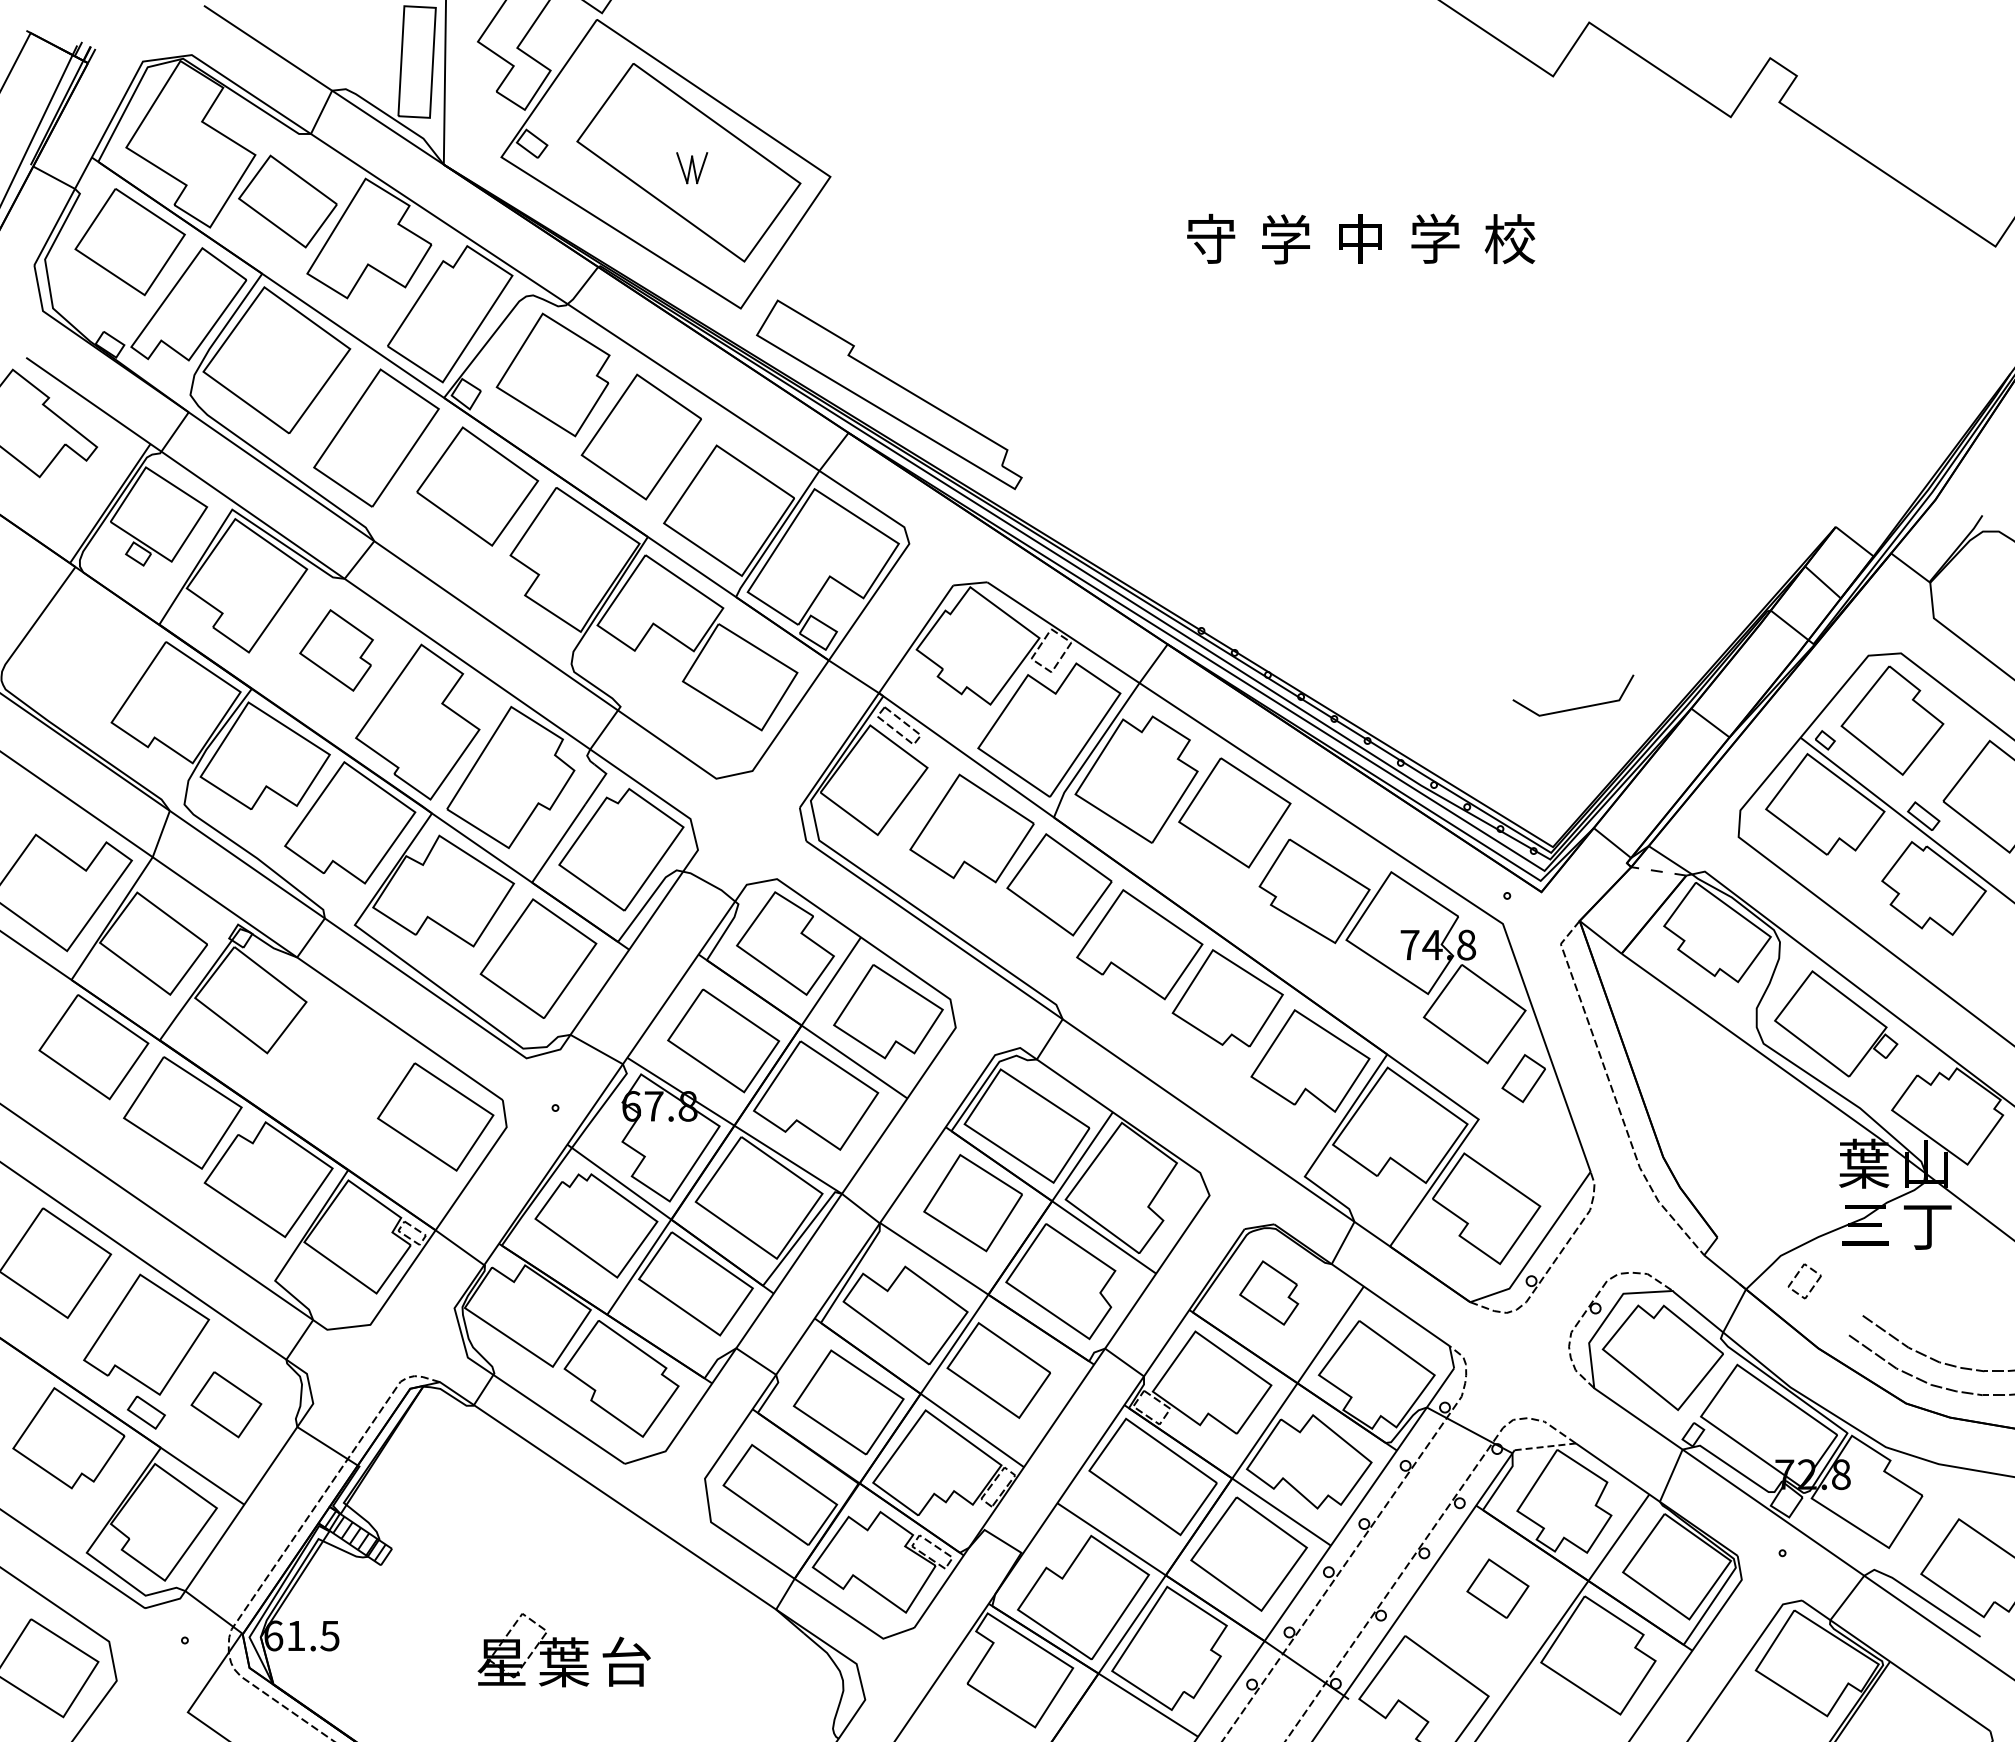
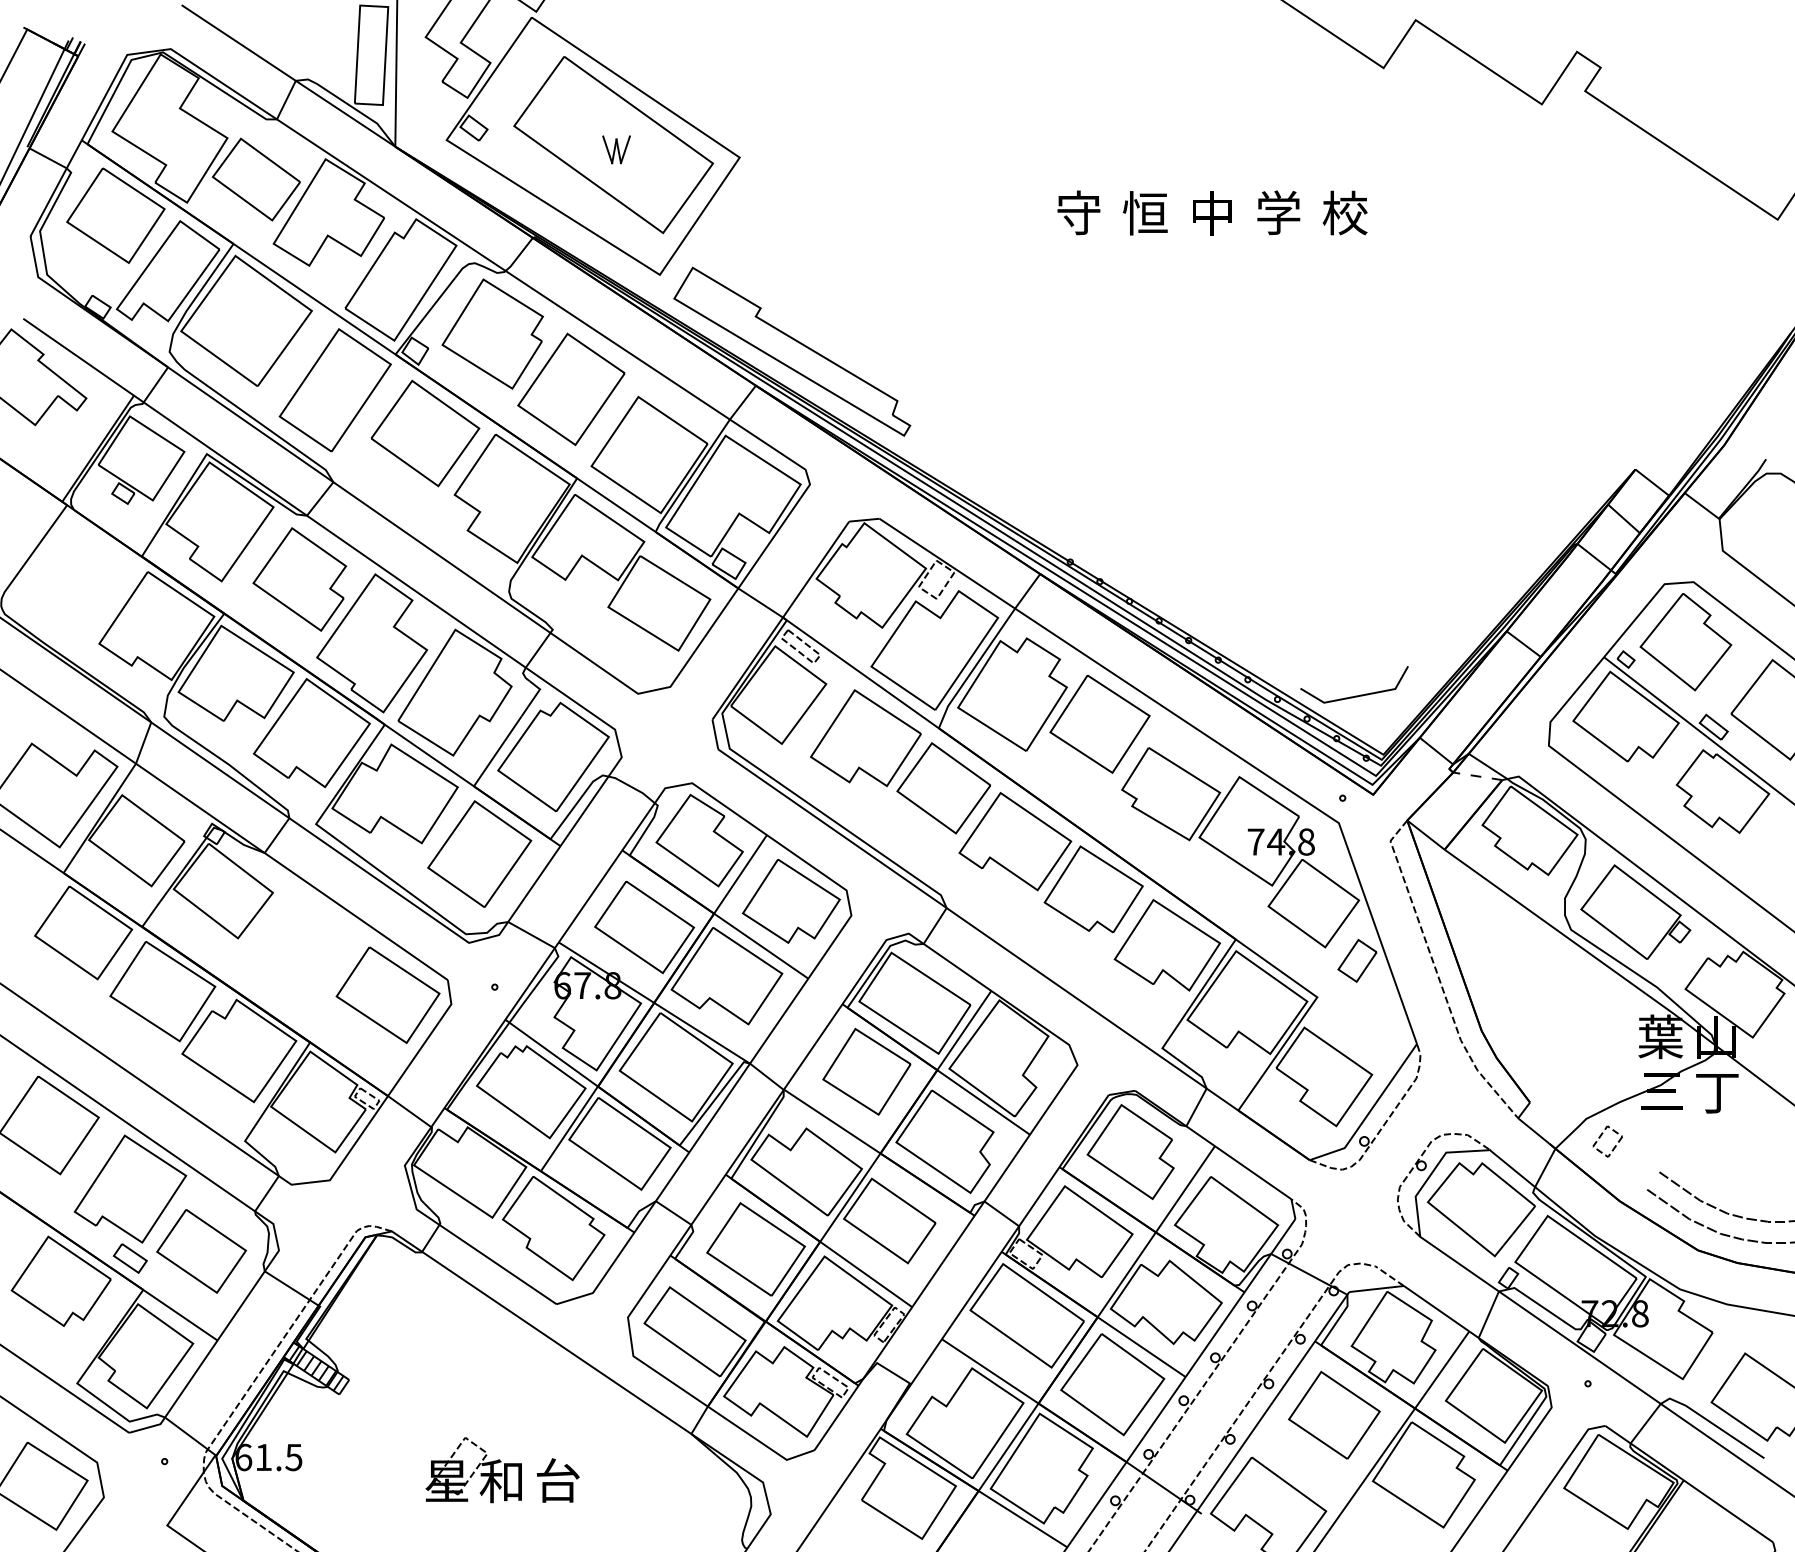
text: (1285, 239) -> (1145, 213), 学 -> 恒
part: (336, 650) -> (299, 579), size x1.43
line: (1575, 707) -> (1356, 695), moved
part: (1268, 1292) -> (1130, 1151), size x1.67
part: (226, 1404) -> (201, 1251), size x1.43
line: (1545, 1446) -> (1376, 1288), dashed -> solid
part: (1497, 1588) -> (1334, 1415), size x1.67
text: (563, 1662) -> (501, 1481), 葉 -> 和

